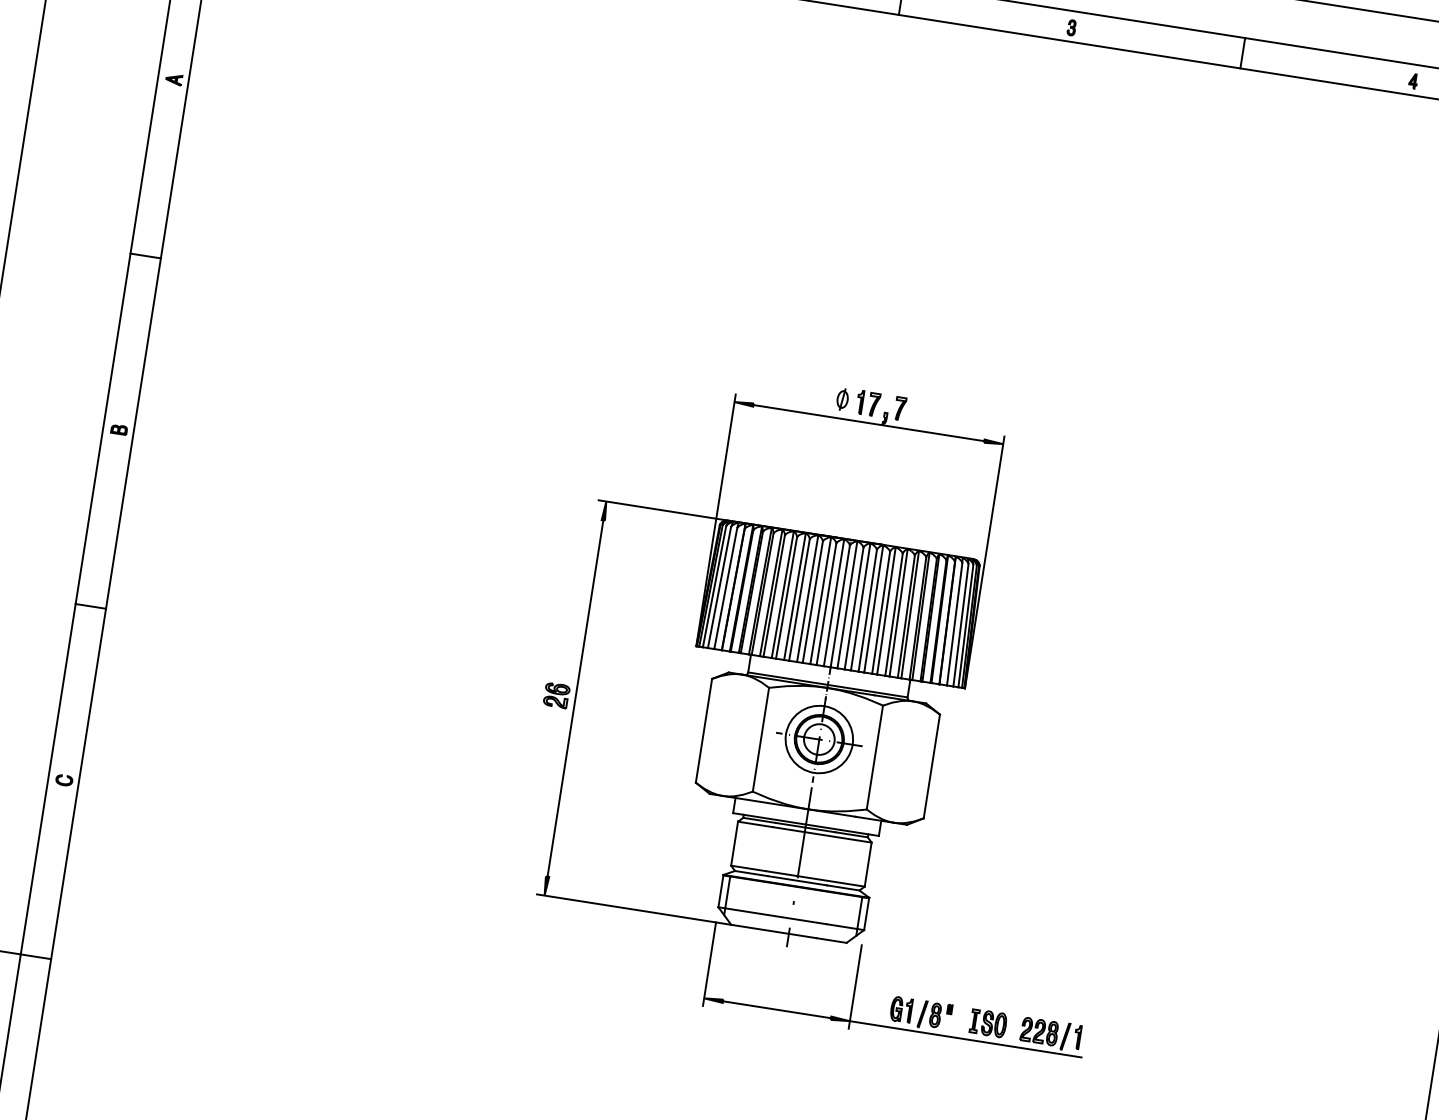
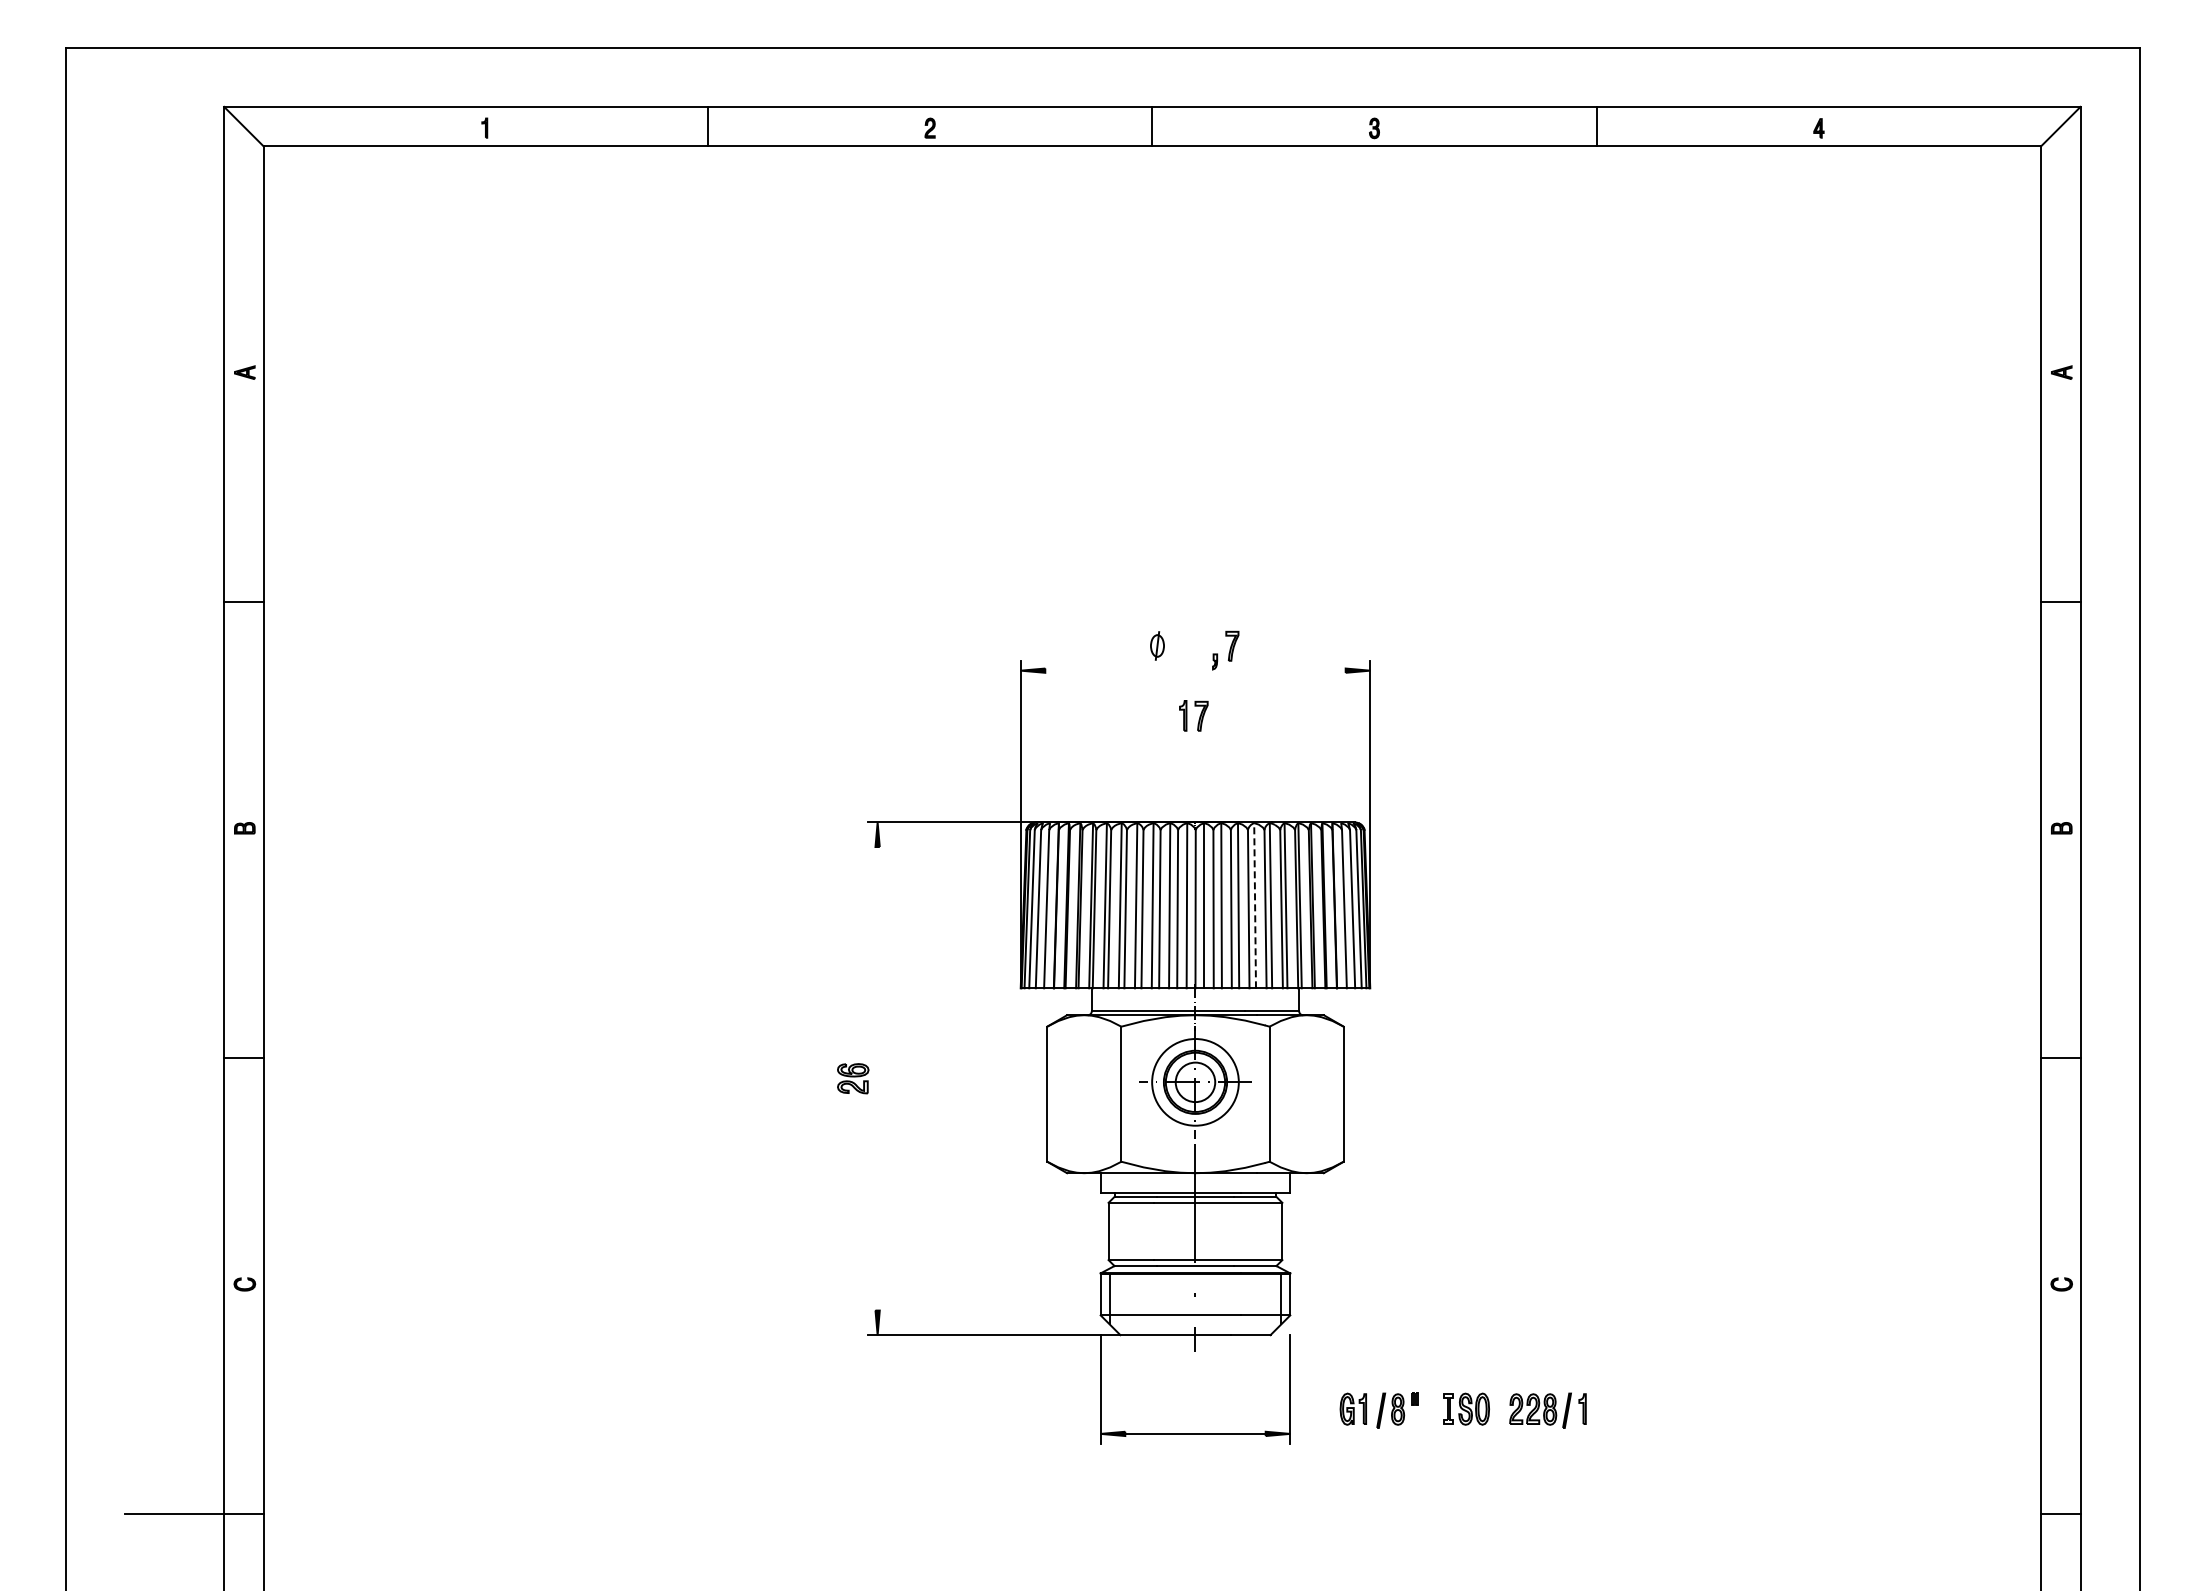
part: (868, 403) -> (1193, 715), moved
line: (868, 422) -> (1195, 670), removed
line: (886, 610) -> (1255, 905), solid -> dashed
line: (575, 698) -> (877, 1078), removed
line: (965, 1038) -> (1440, 1433), removed

